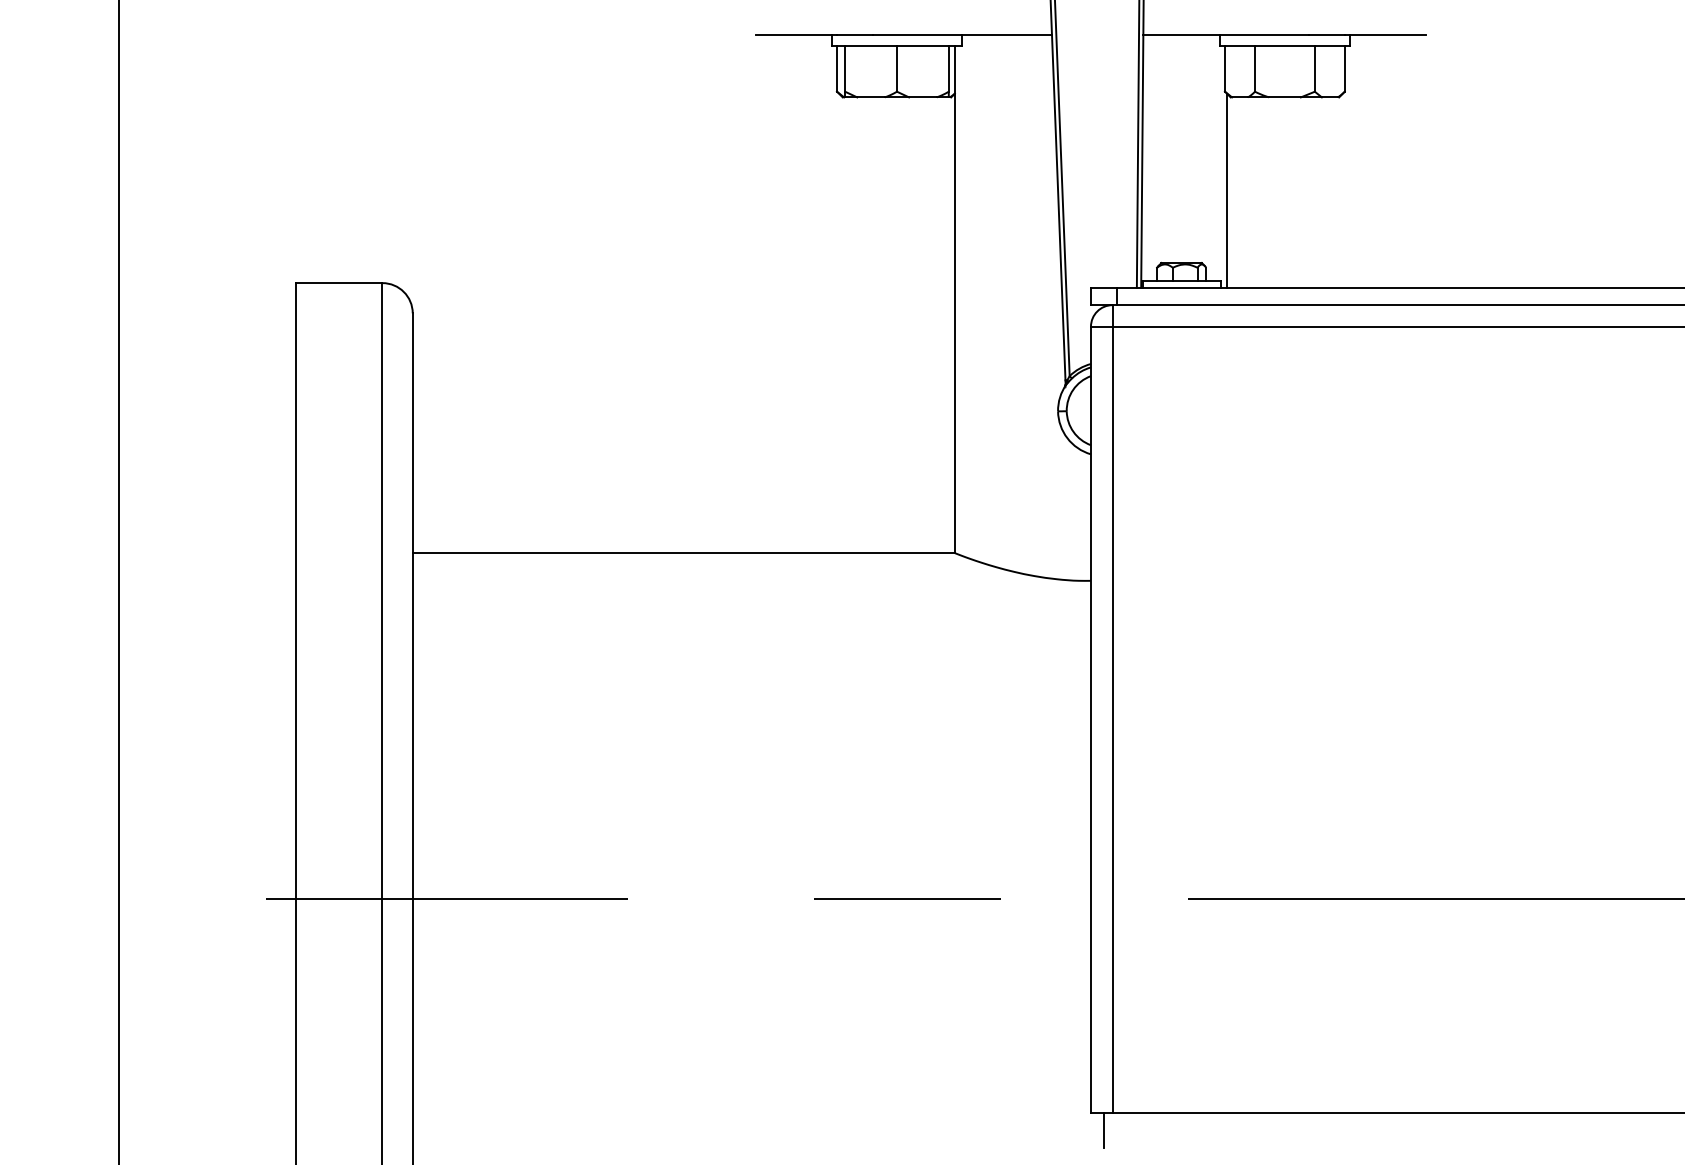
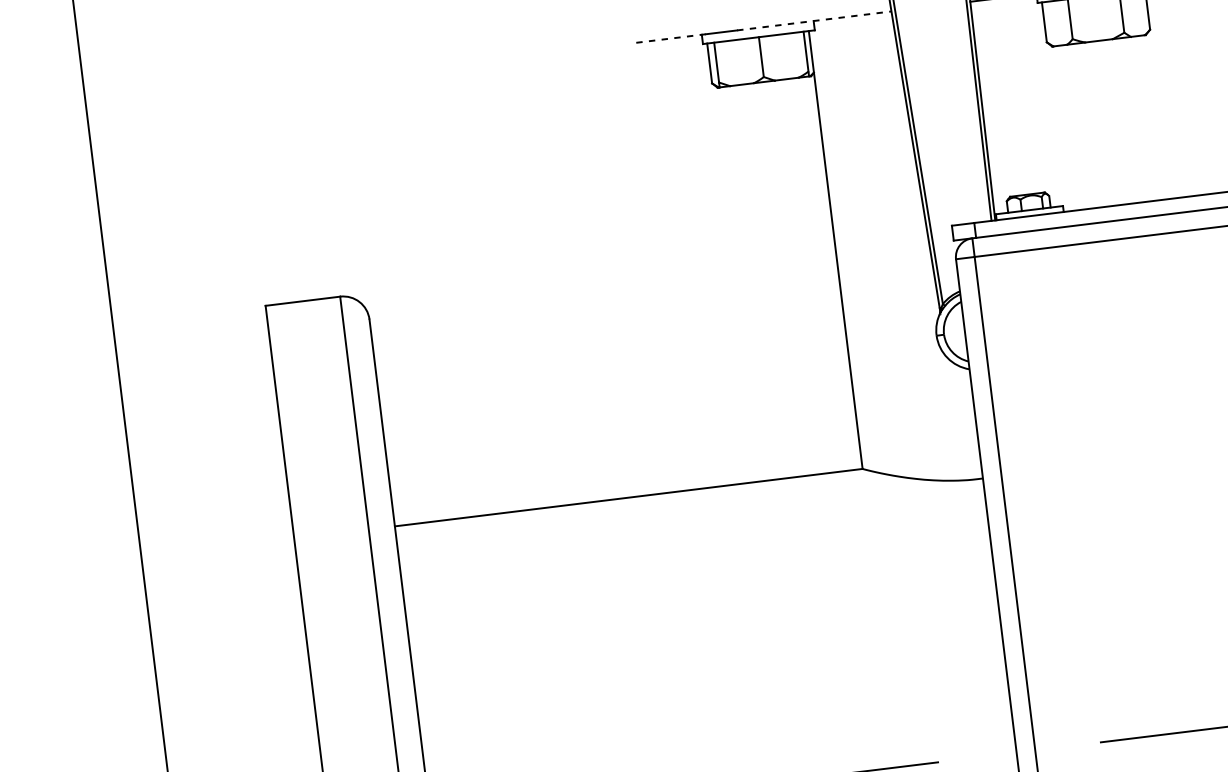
line: (796, 34) -> (671, 38), solid -> dashed
line: (963, 34) -> (815, 20), solid -> dashed
line: (1227, 190) -> (1059, 127), removed

